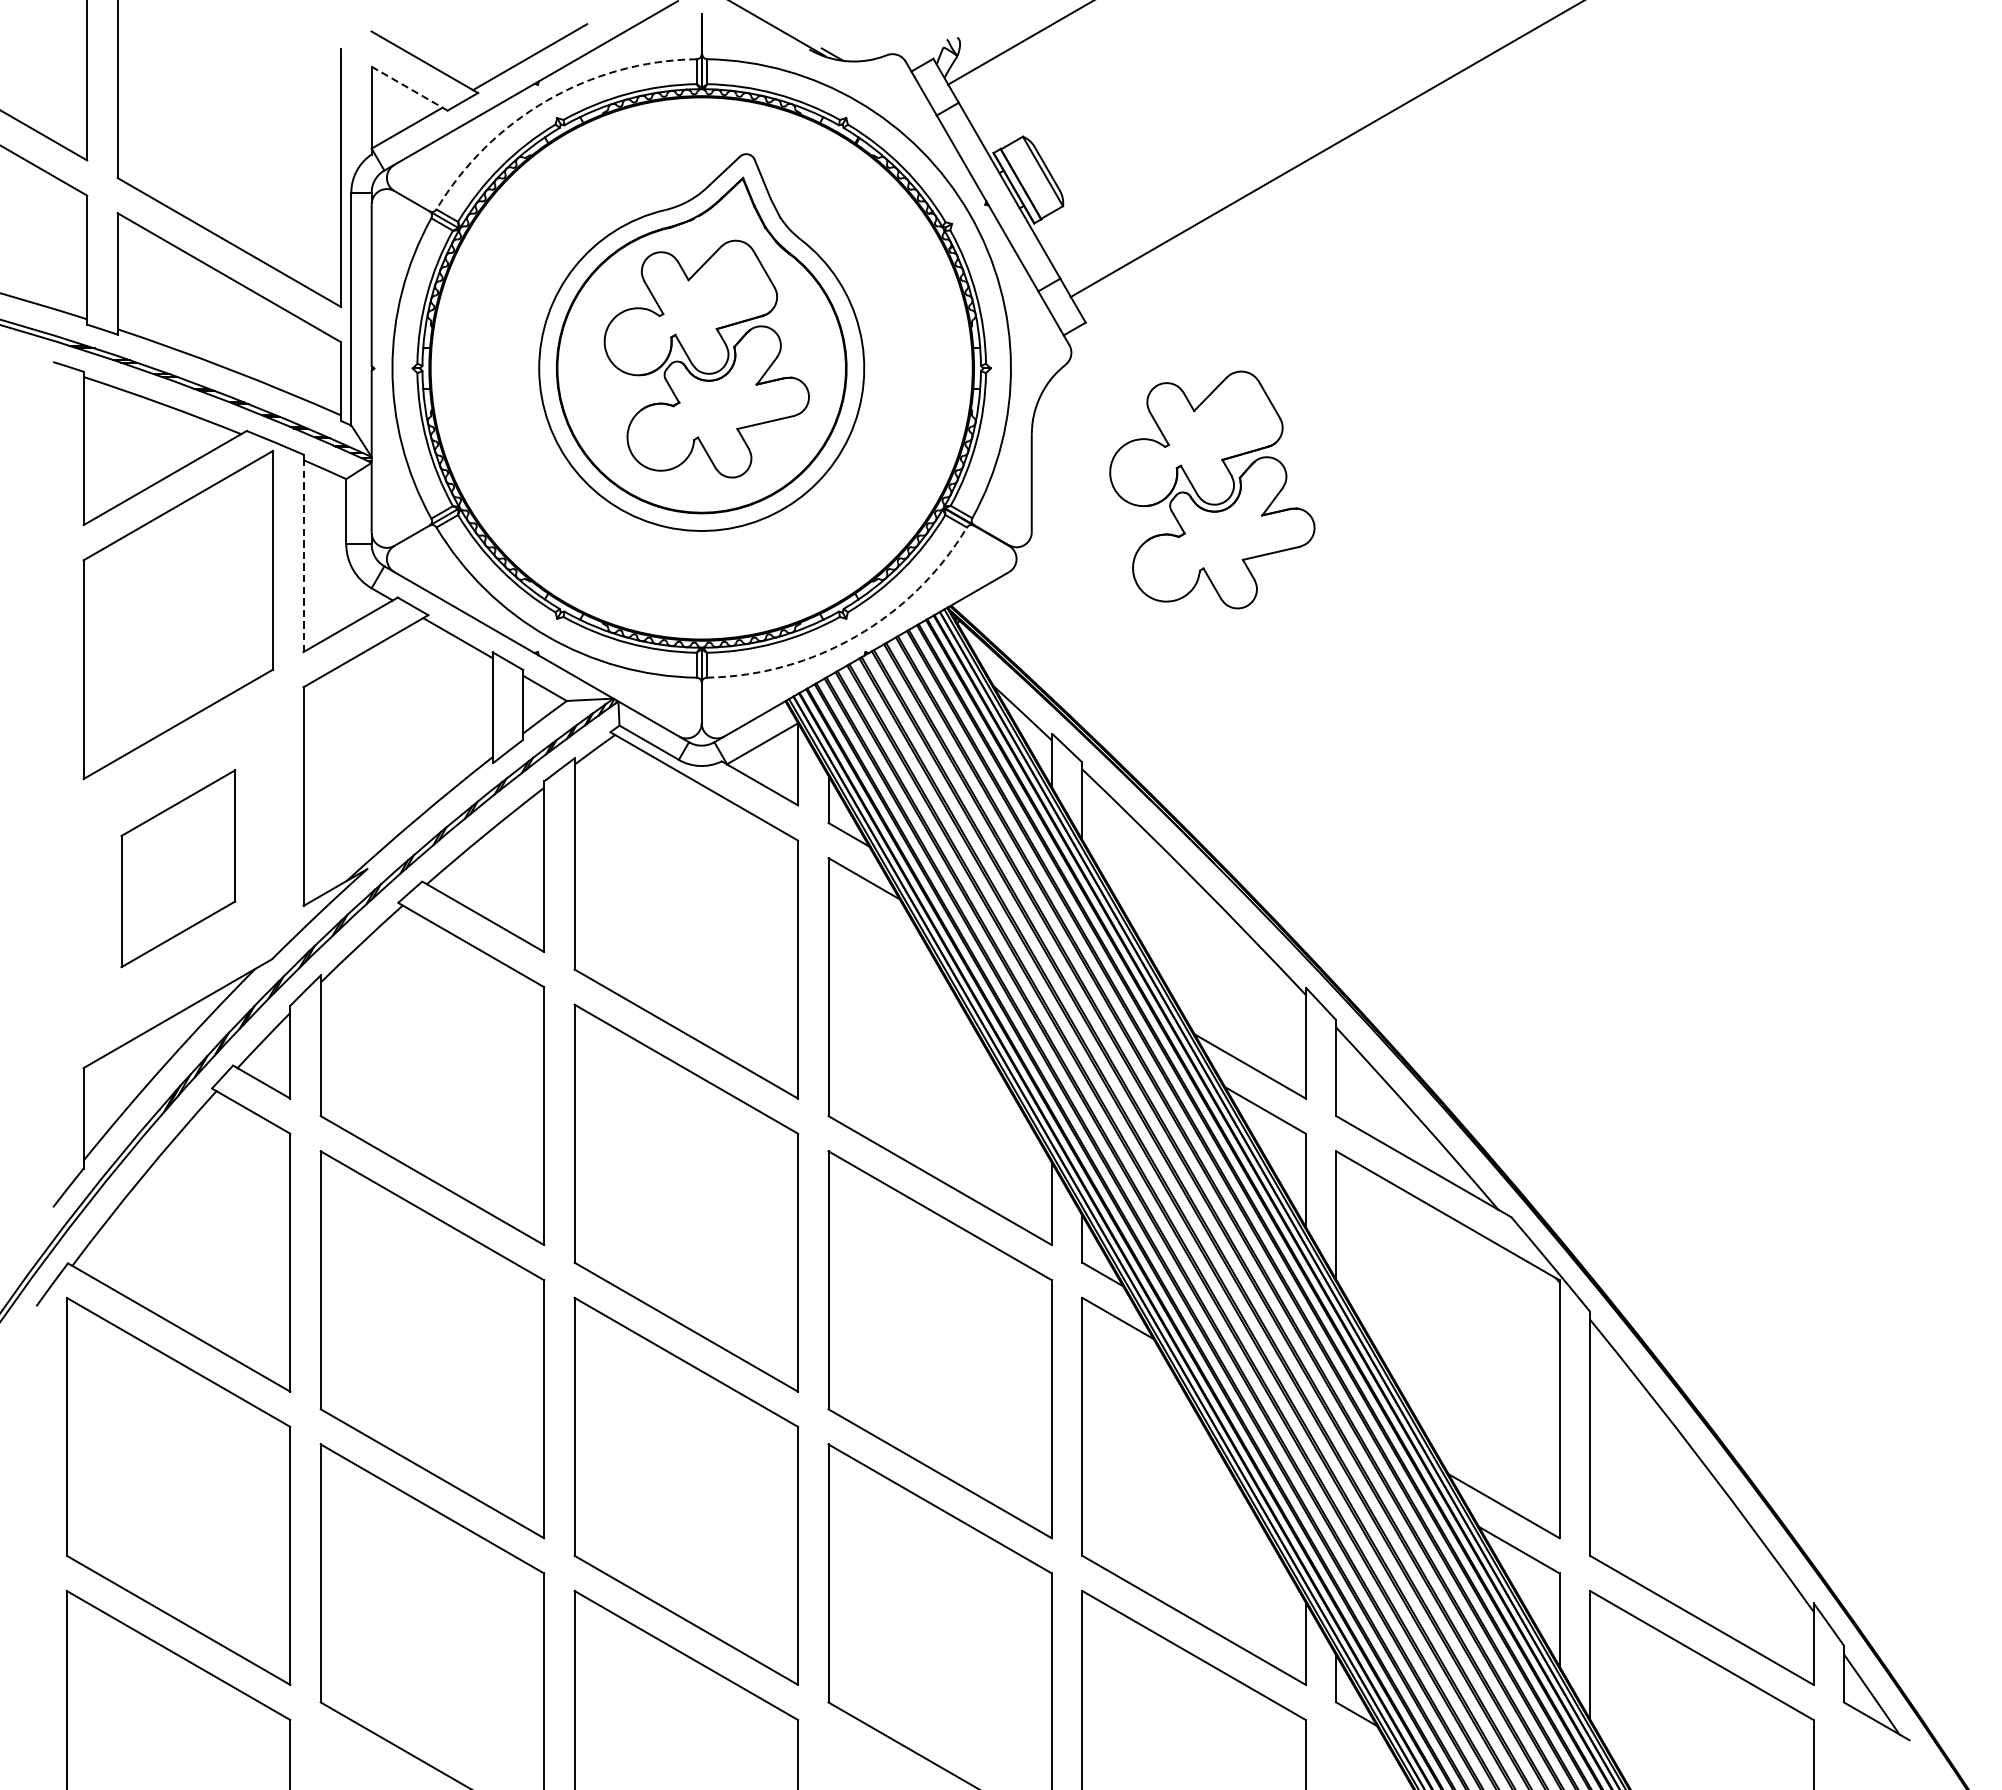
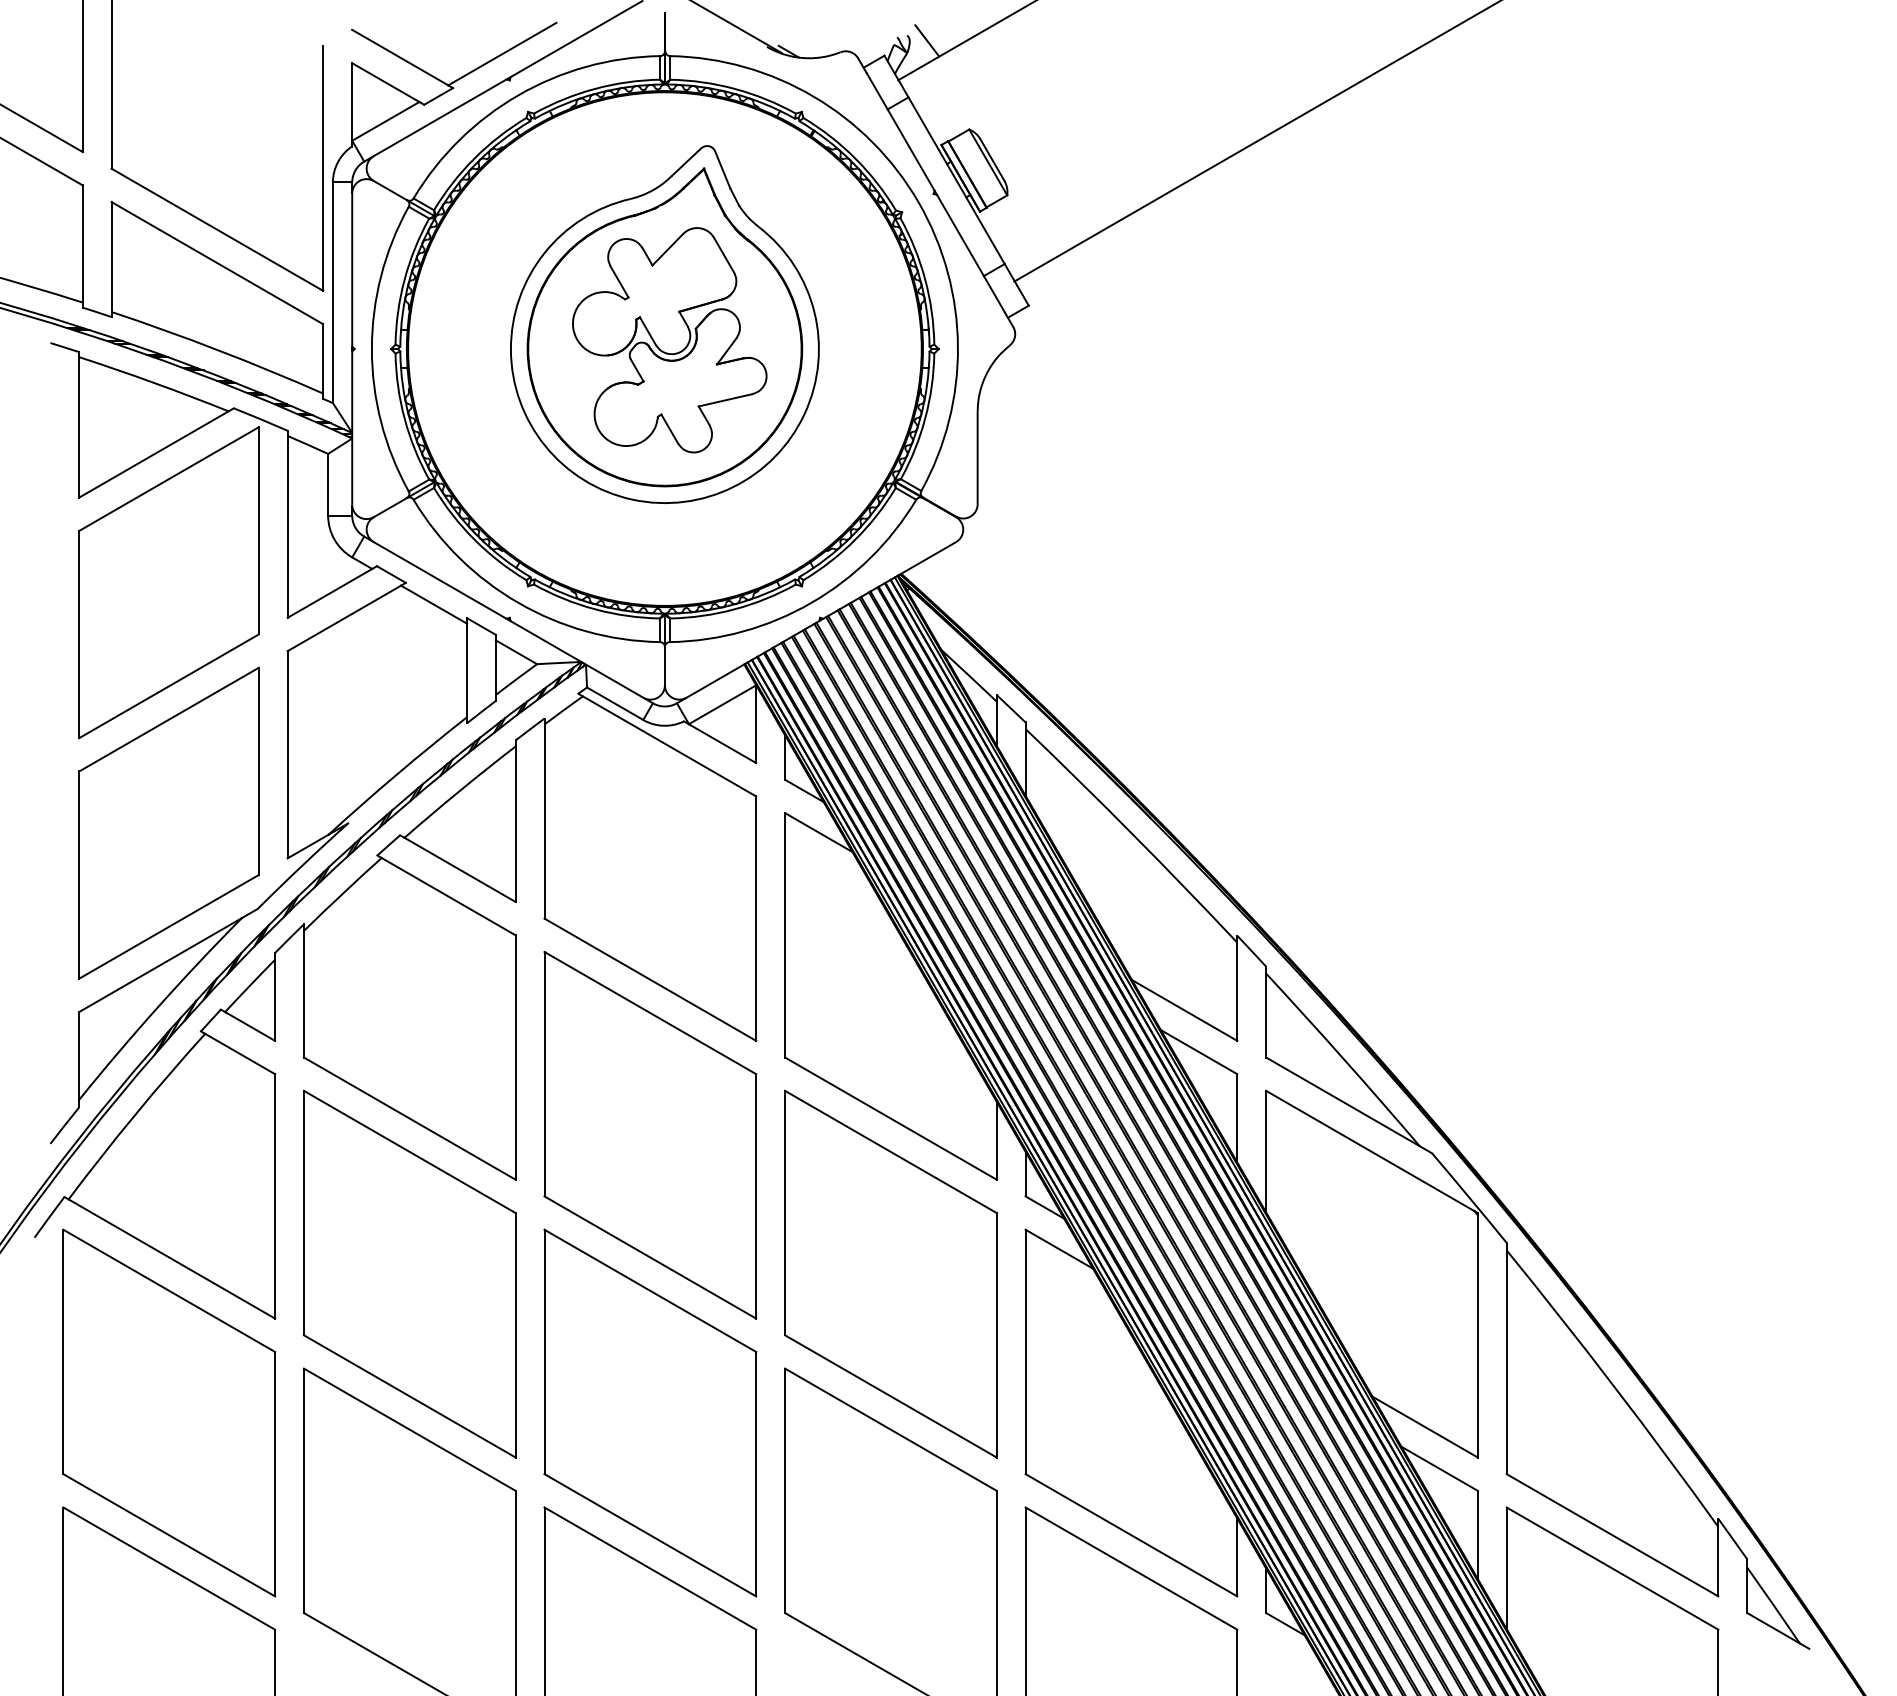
line: (978, 42) -> (927, 40), added
line: (406, 87) -> (385, 82), dashed -> solid
arc: (547, 100) -> (518, 95), dashed -> solid
part: (1212, 490) -> (1148, 464), removed
line: (303, 555) -> (287, 526), dashed -> solid
arc: (856, 635) -> (811, 602), dashed -> solid
part: (177, 868) -> (168, 822), size x1.67

